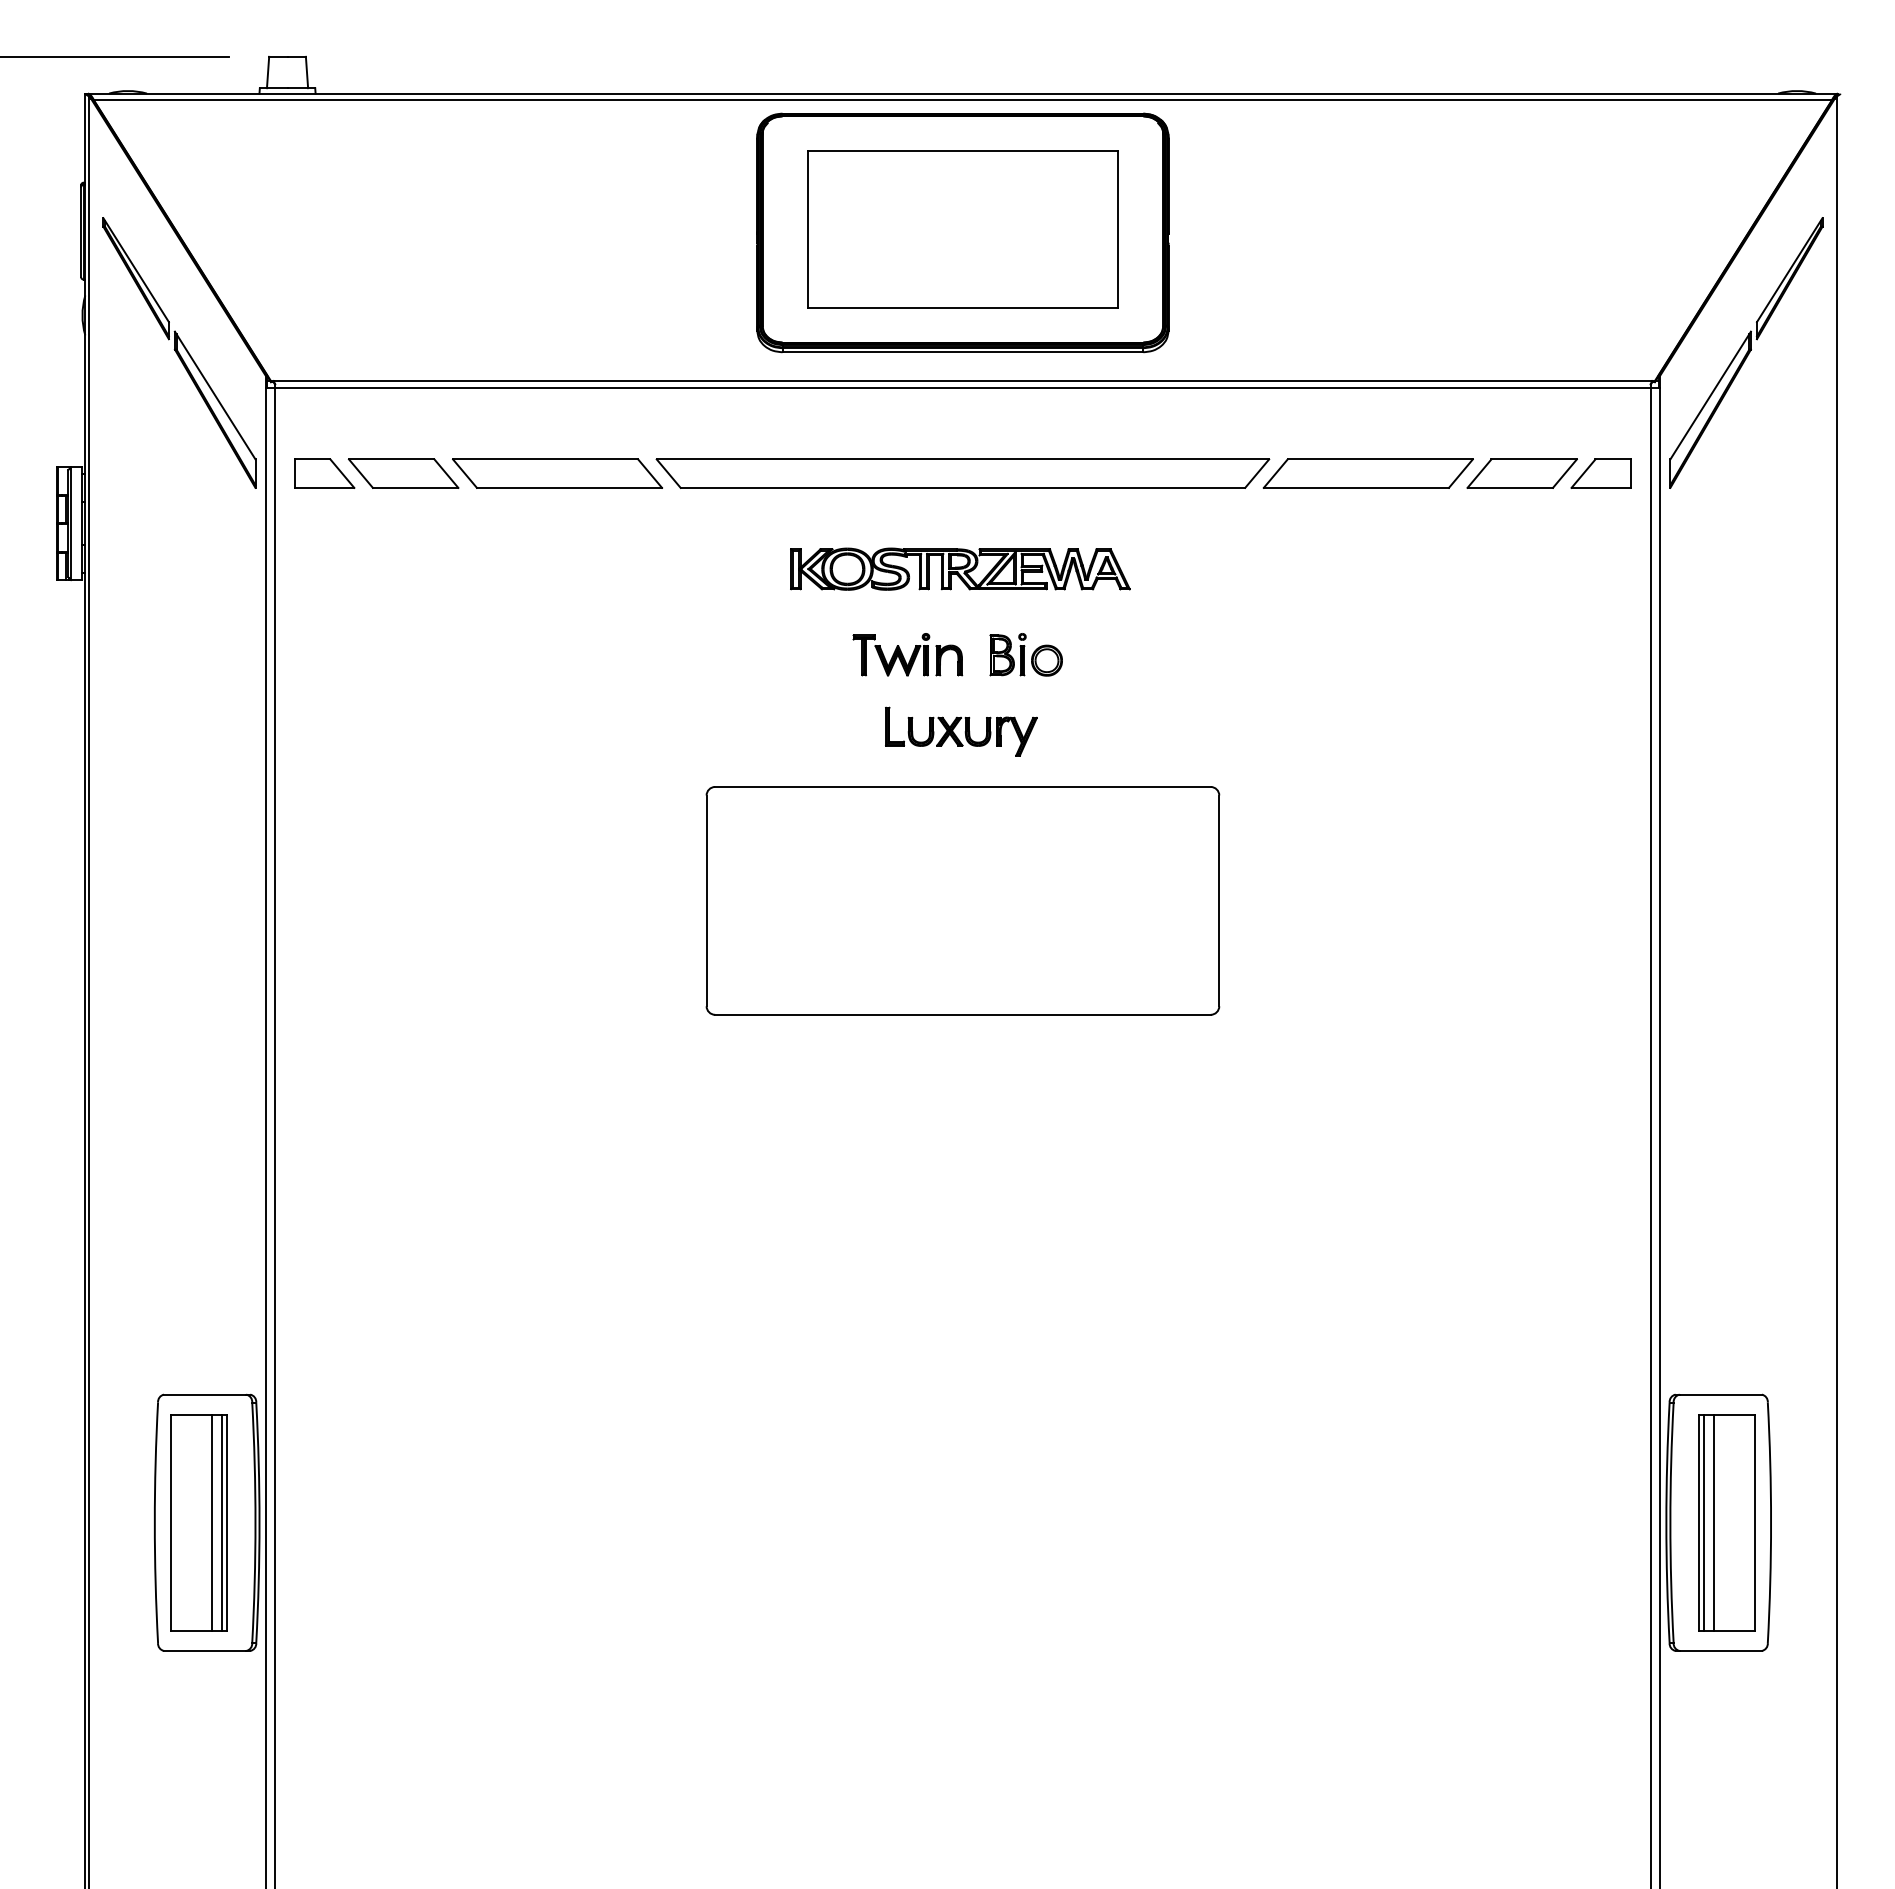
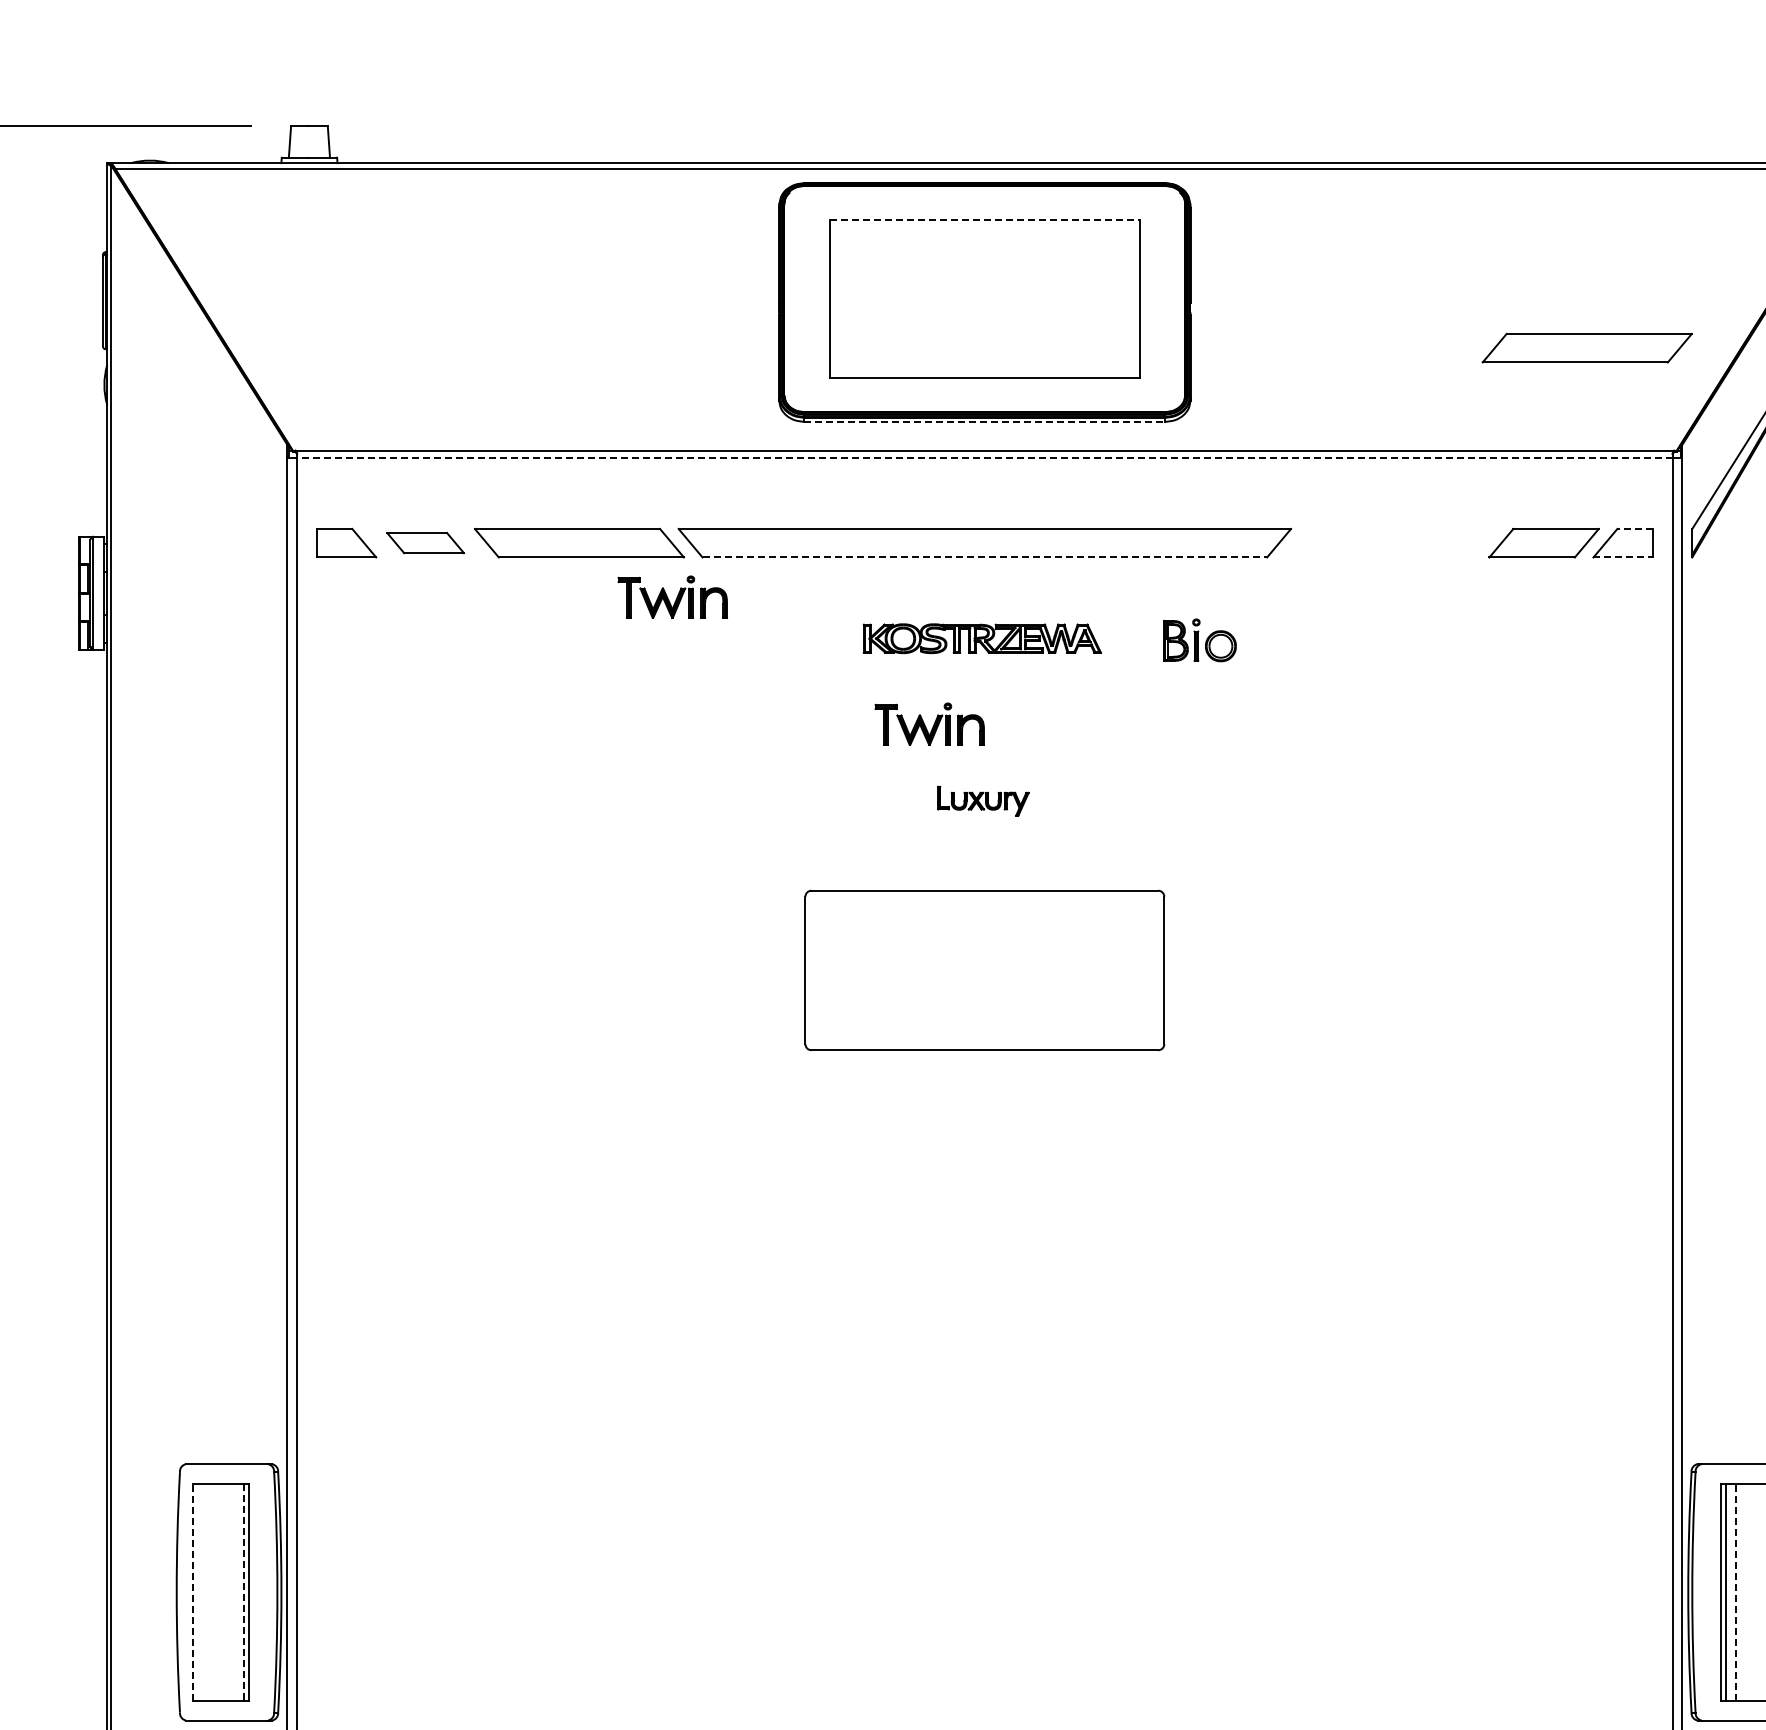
line: (963, 150) -> (985, 220), solid -> dashed
part: (179, 352) -> (201, 422), removed
line: (963, 352) -> (985, 422), solid -> dashed
line: (962, 388) -> (984, 458), solid -> dashed
line: (1613, 459) -> (1635, 529), solid -> dashed
part: (403, 473) -> (425, 543), size x0.7
part: (1367, 473) -> (1586, 348), moved
line: (963, 487) -> (985, 557), solid -> dashed
line: (1601, 487) -> (1623, 557), solid -> dashed
part: (650, 527) -> (672, 597), added
part: (960, 568) -> (982, 638), size x0.7
part: (1025, 654) -> (1199, 640), moved
part: (961, 731) -> (983, 801), size x0.6
part: (962, 900) -> (984, 970), size x0.7
line: (171, 1522) -> (193, 1592), solid -> dashed
line: (211, 1522) -> (233, 1592), removed
line: (1714, 1522) -> (1736, 1592), solid -> dashed
line: (221, 1523) -> (243, 1593), solid -> dashed

